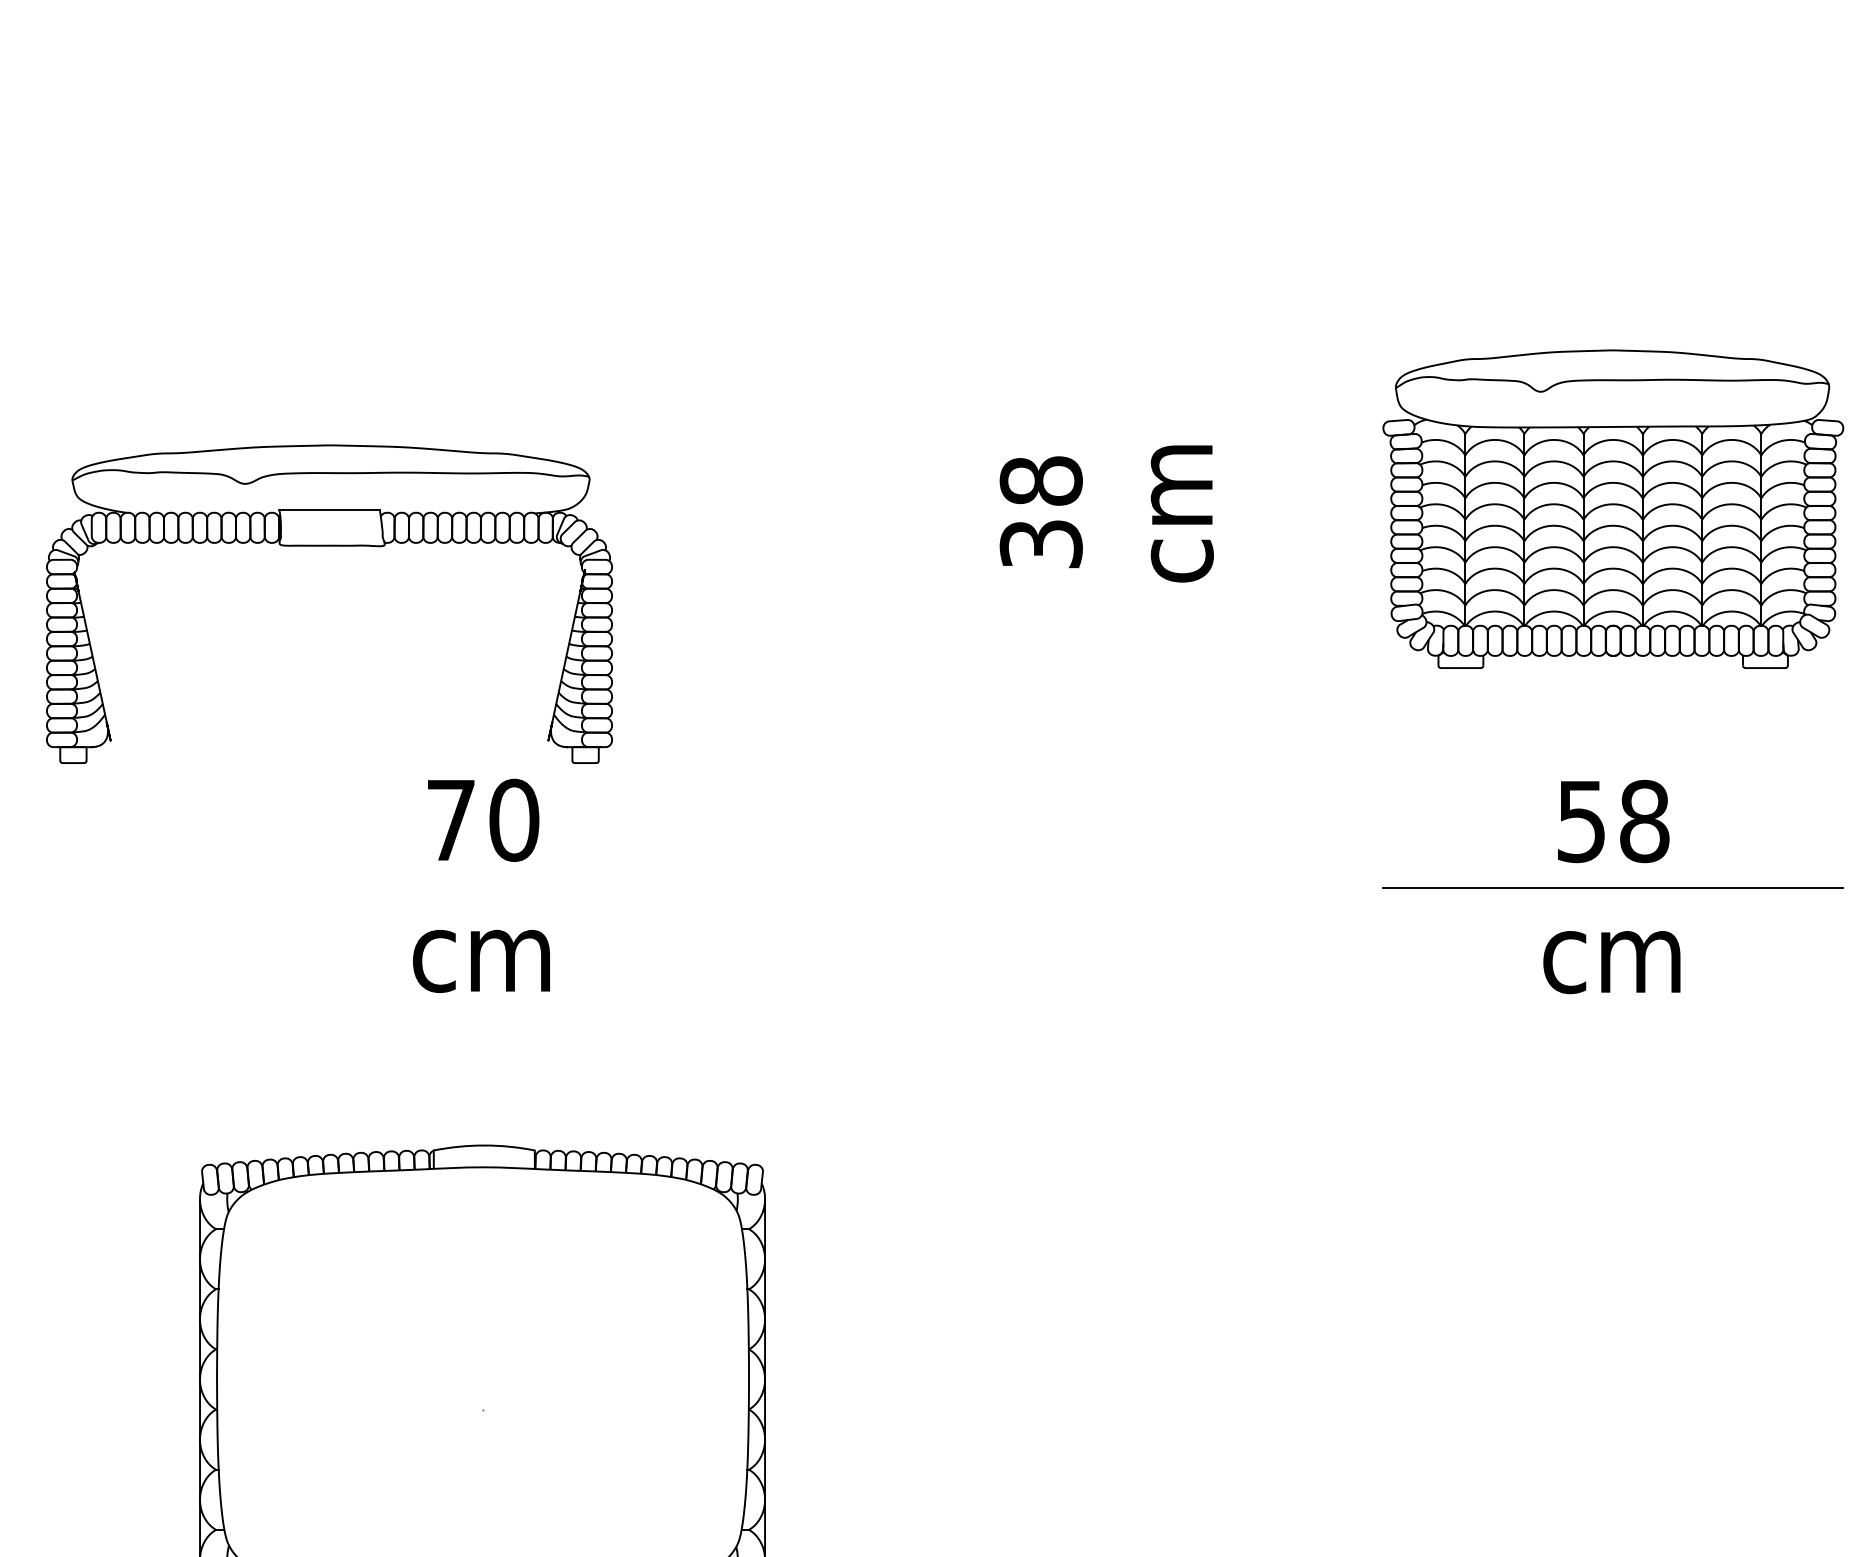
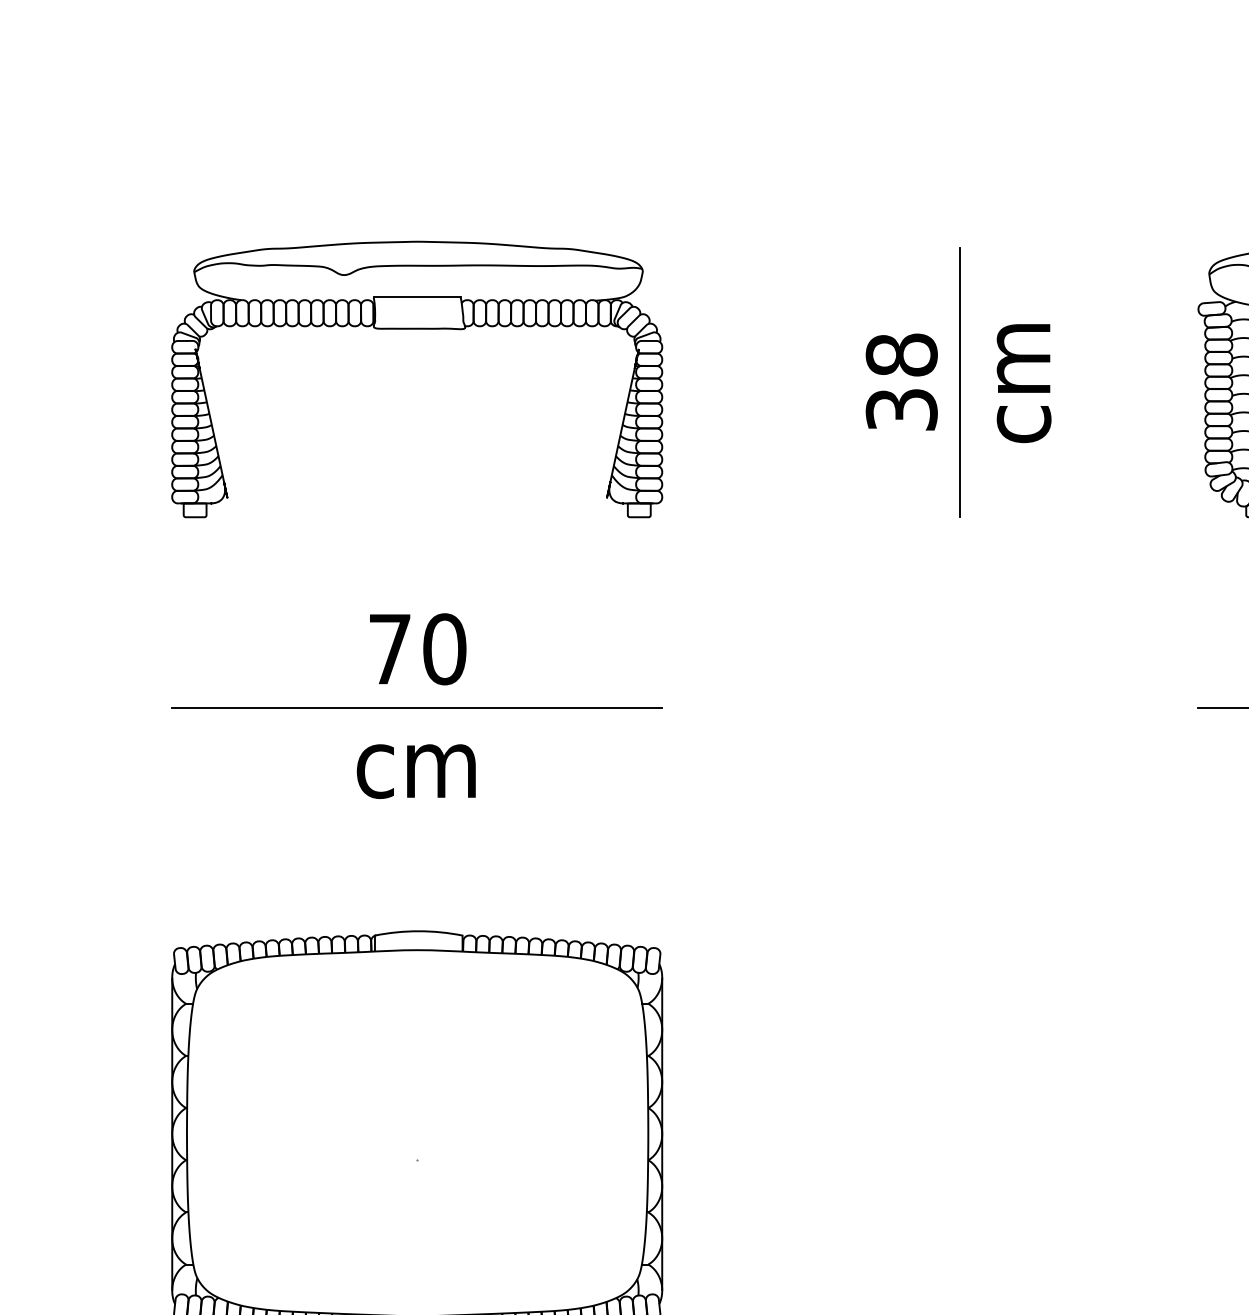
line: (1108, 512) -> (960, 382), added
part: (329, 546) -> (417, 329), moved
line: (482, 887) -> (417, 707), added

